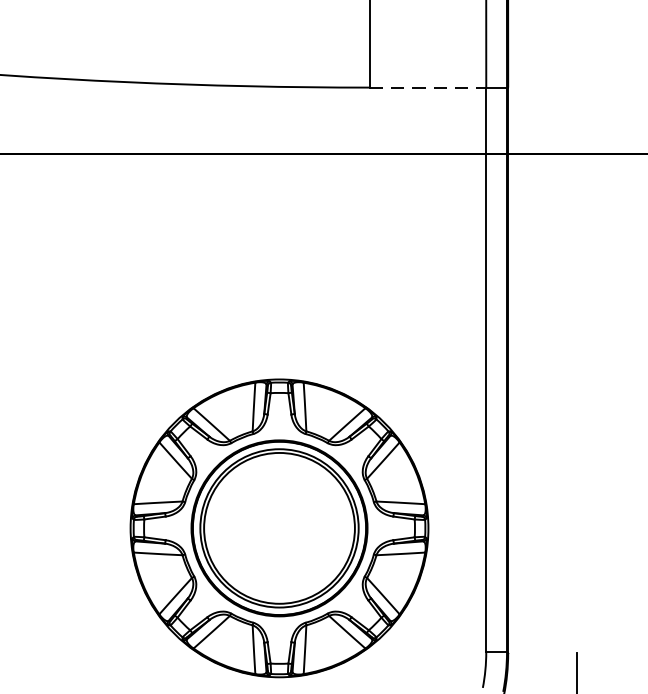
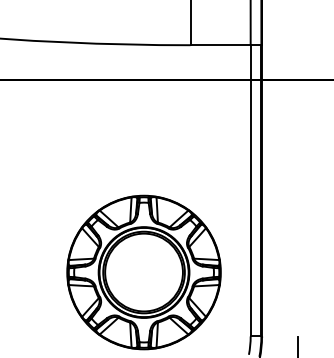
line: (429, 88) -> (221, 45), dashed -> solid

